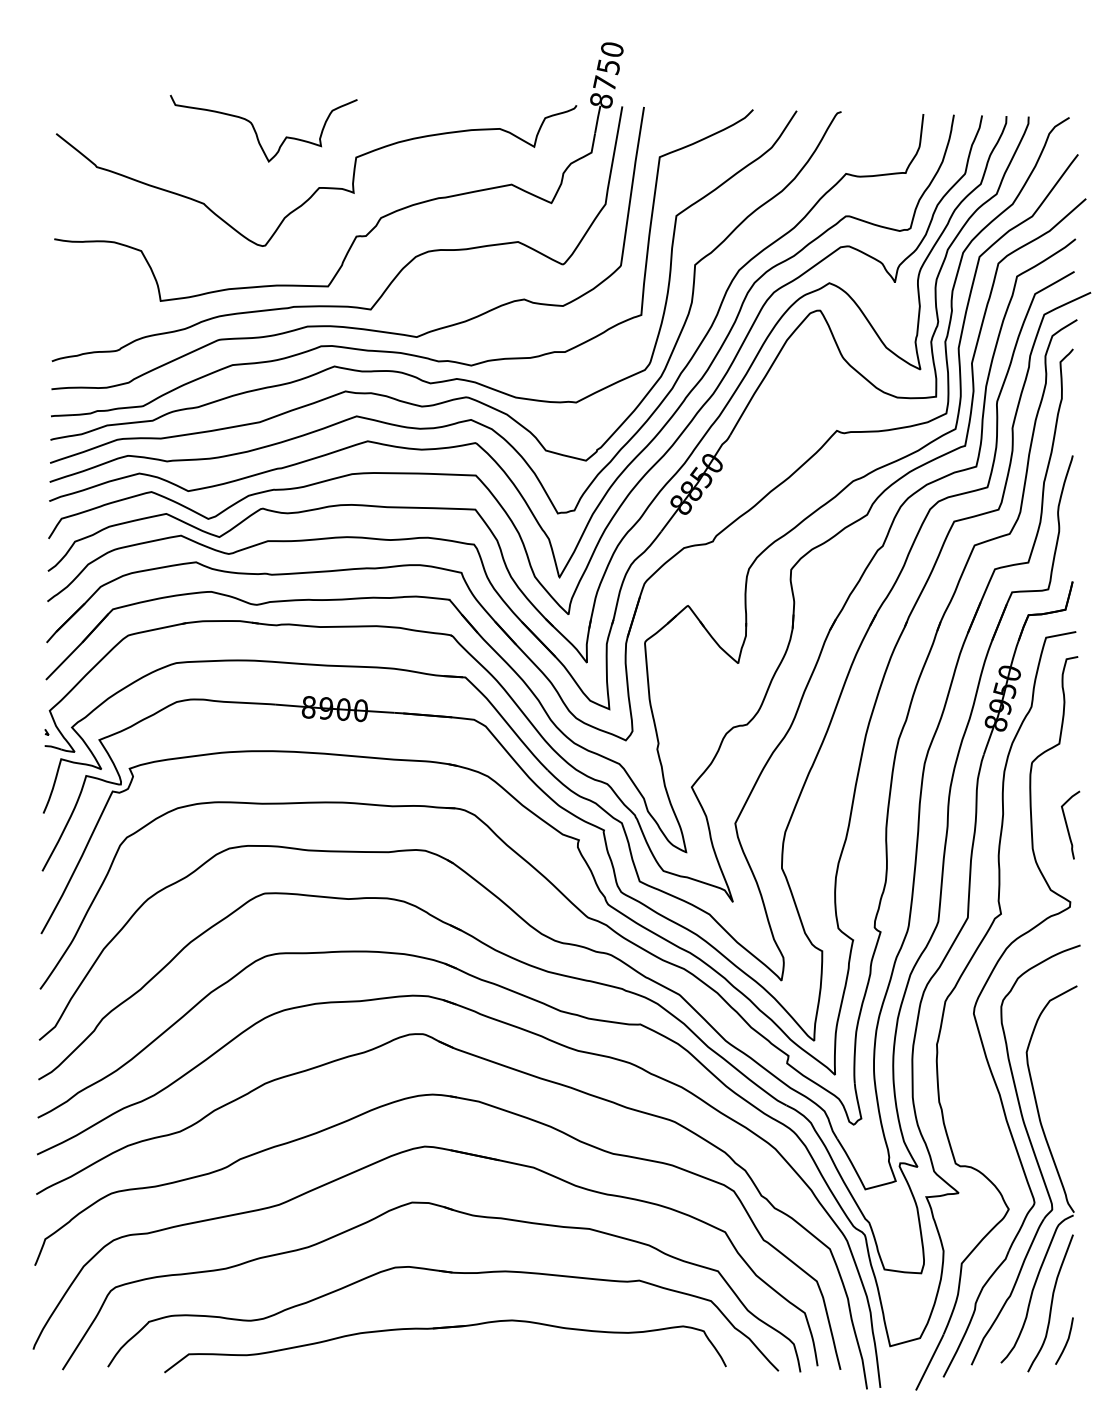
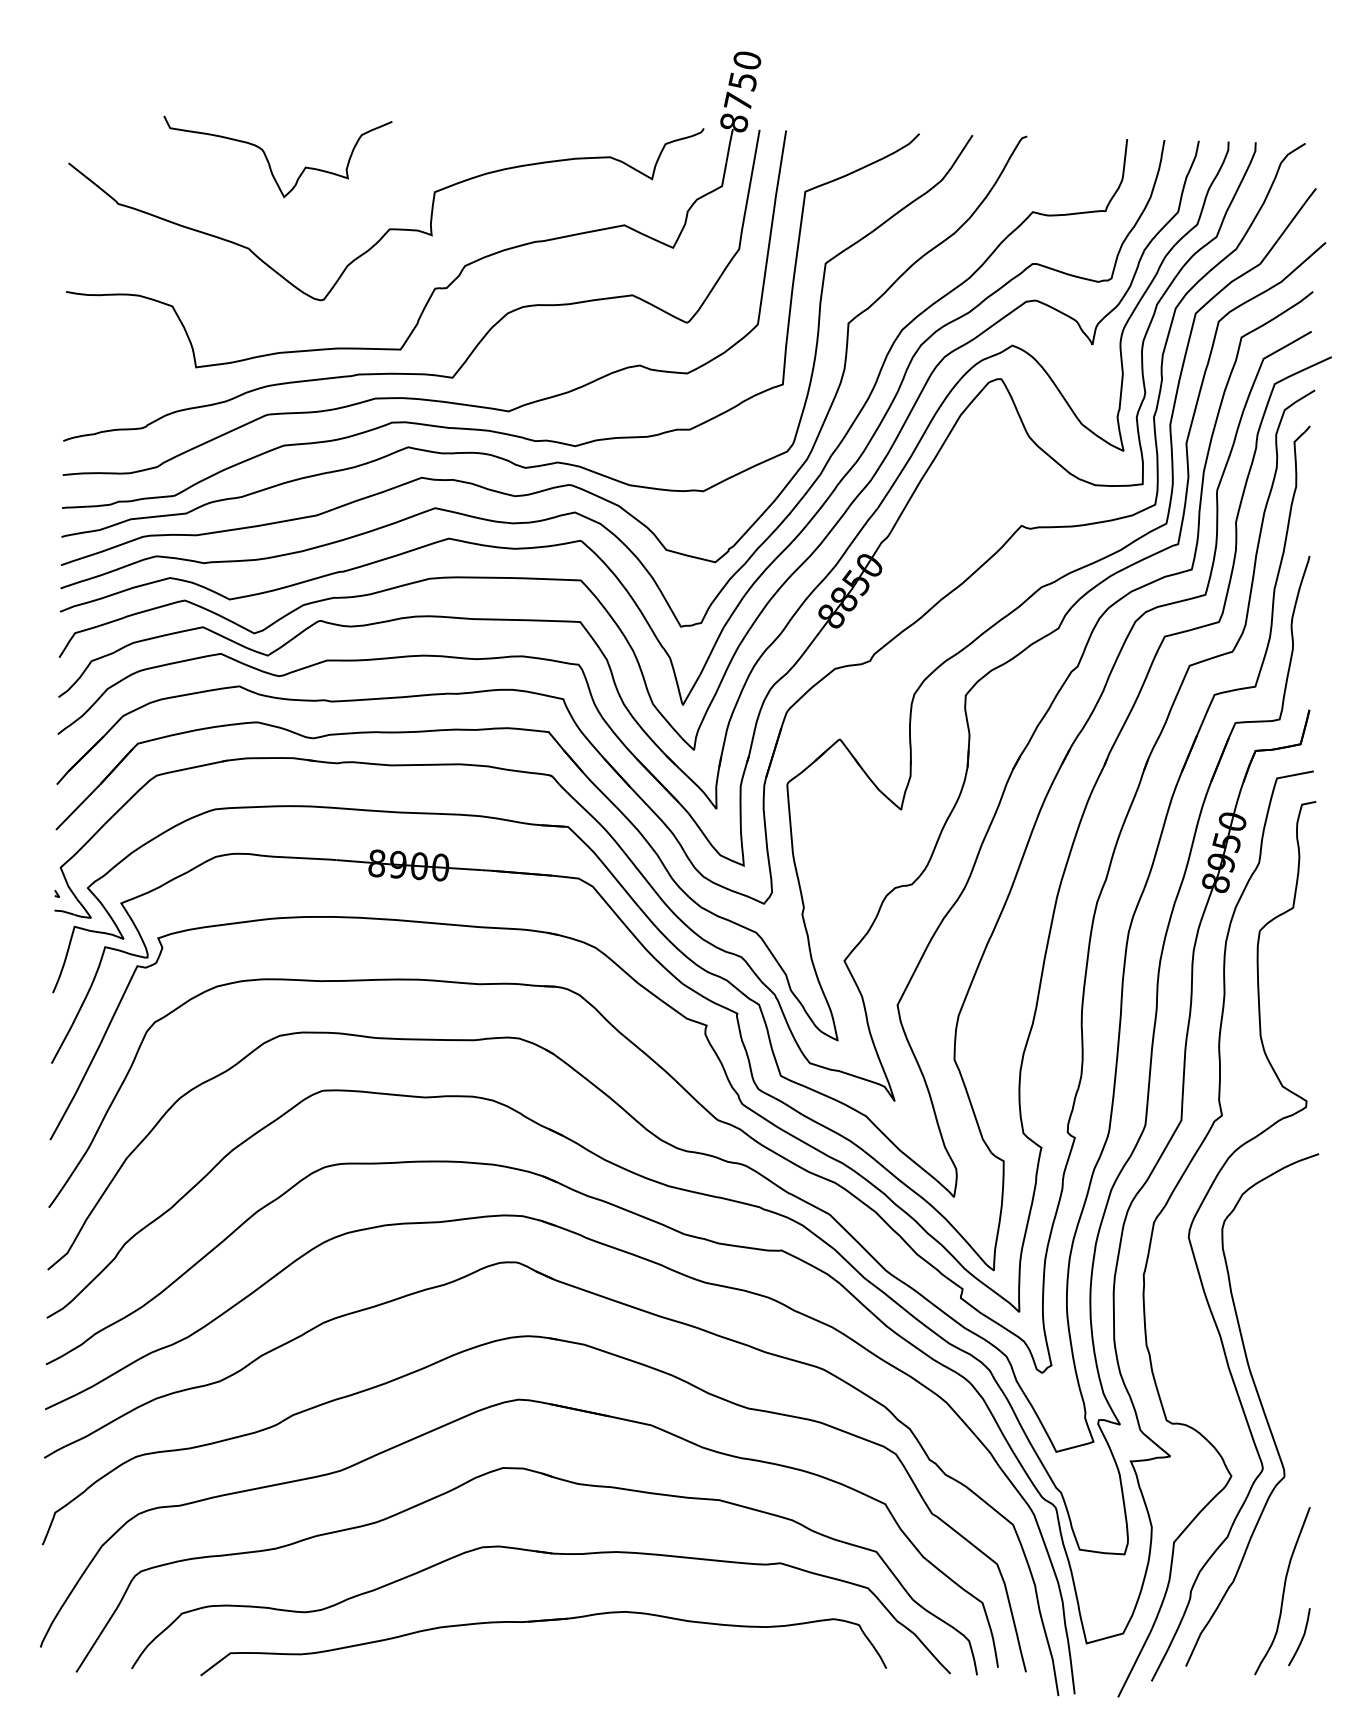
curve: (256, 131) -> (269, 160), moved
curve: (1067, 824) -> (1303, 1006), removed
part: (1055, 1169) -> (1288, 1427), removed

